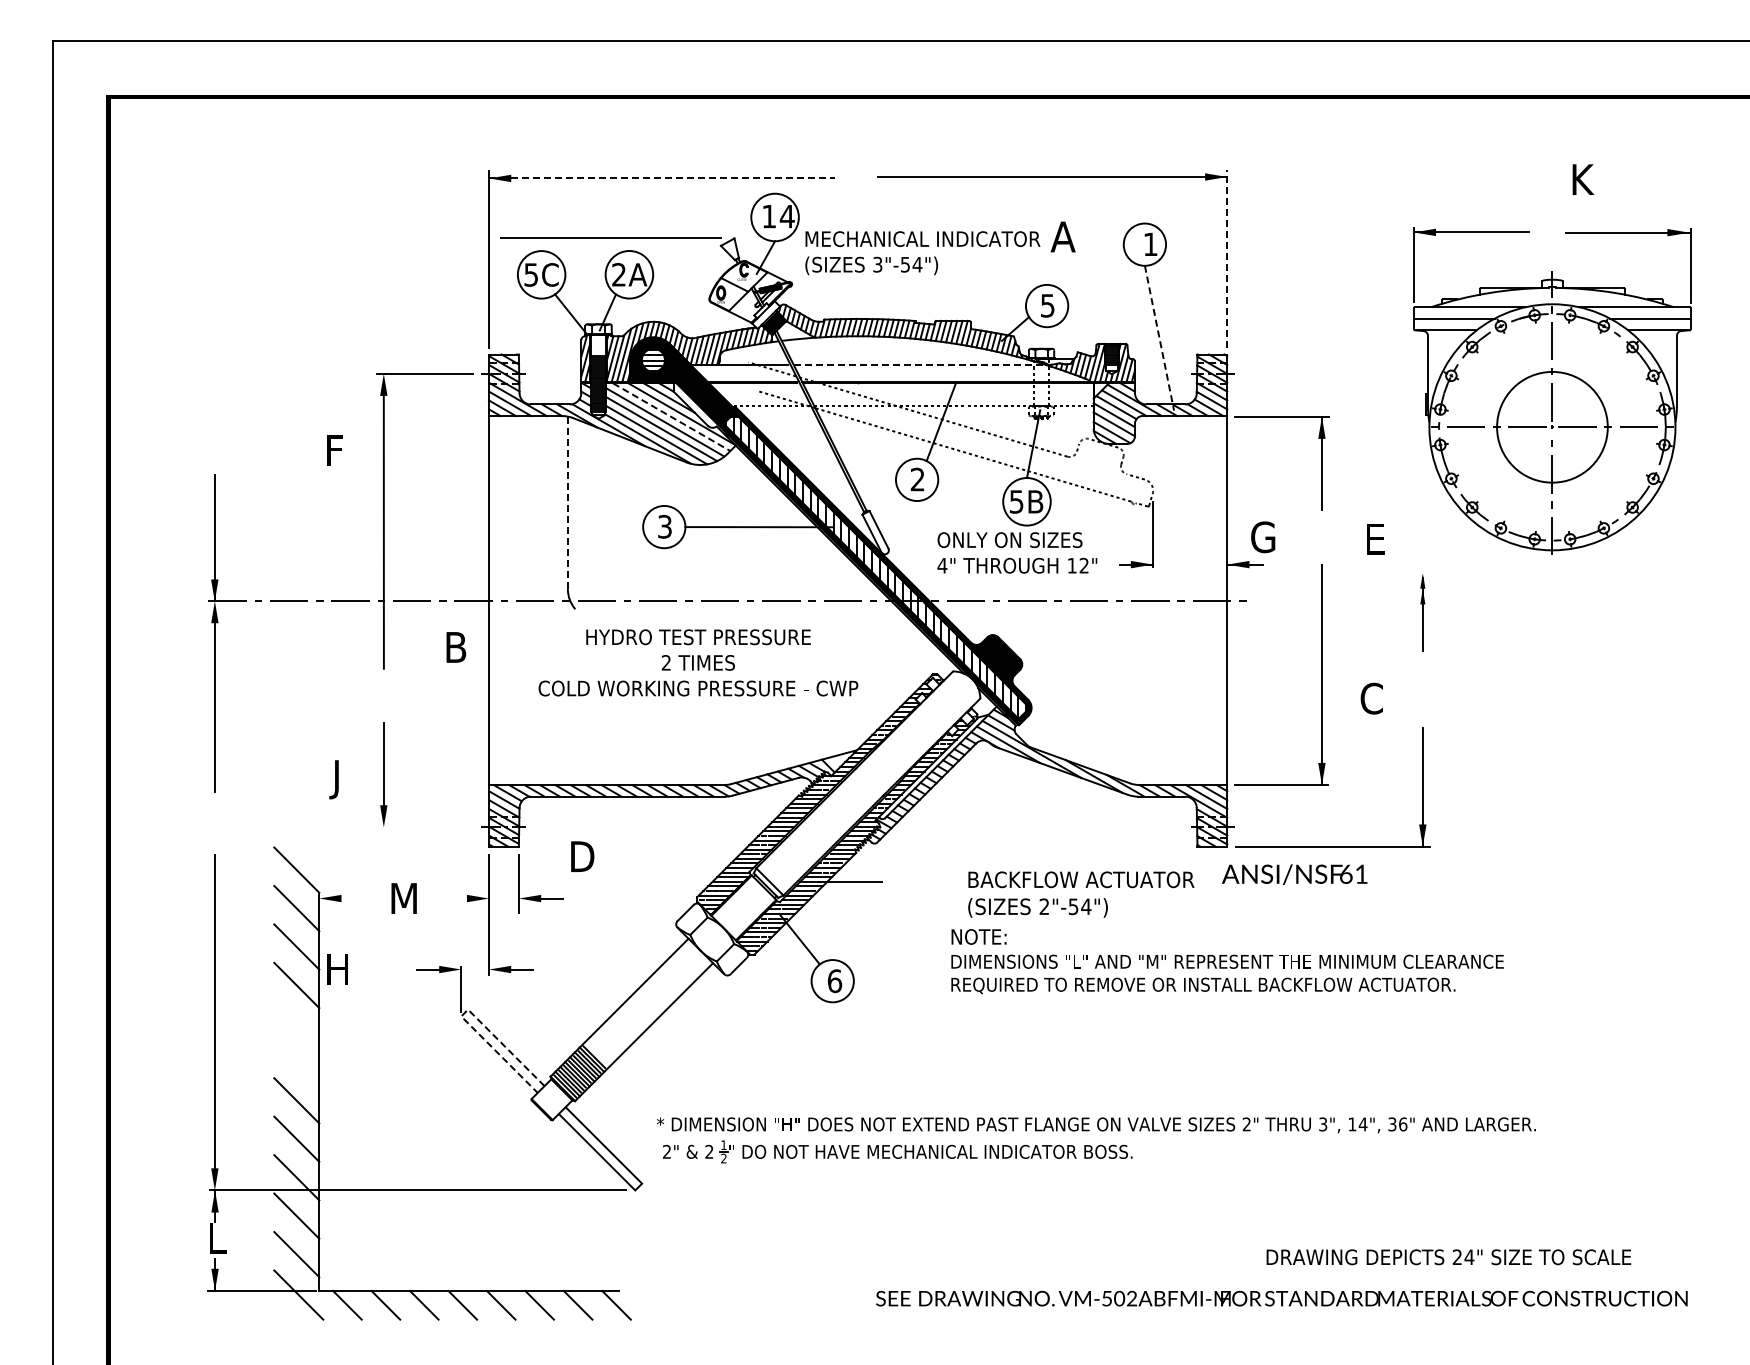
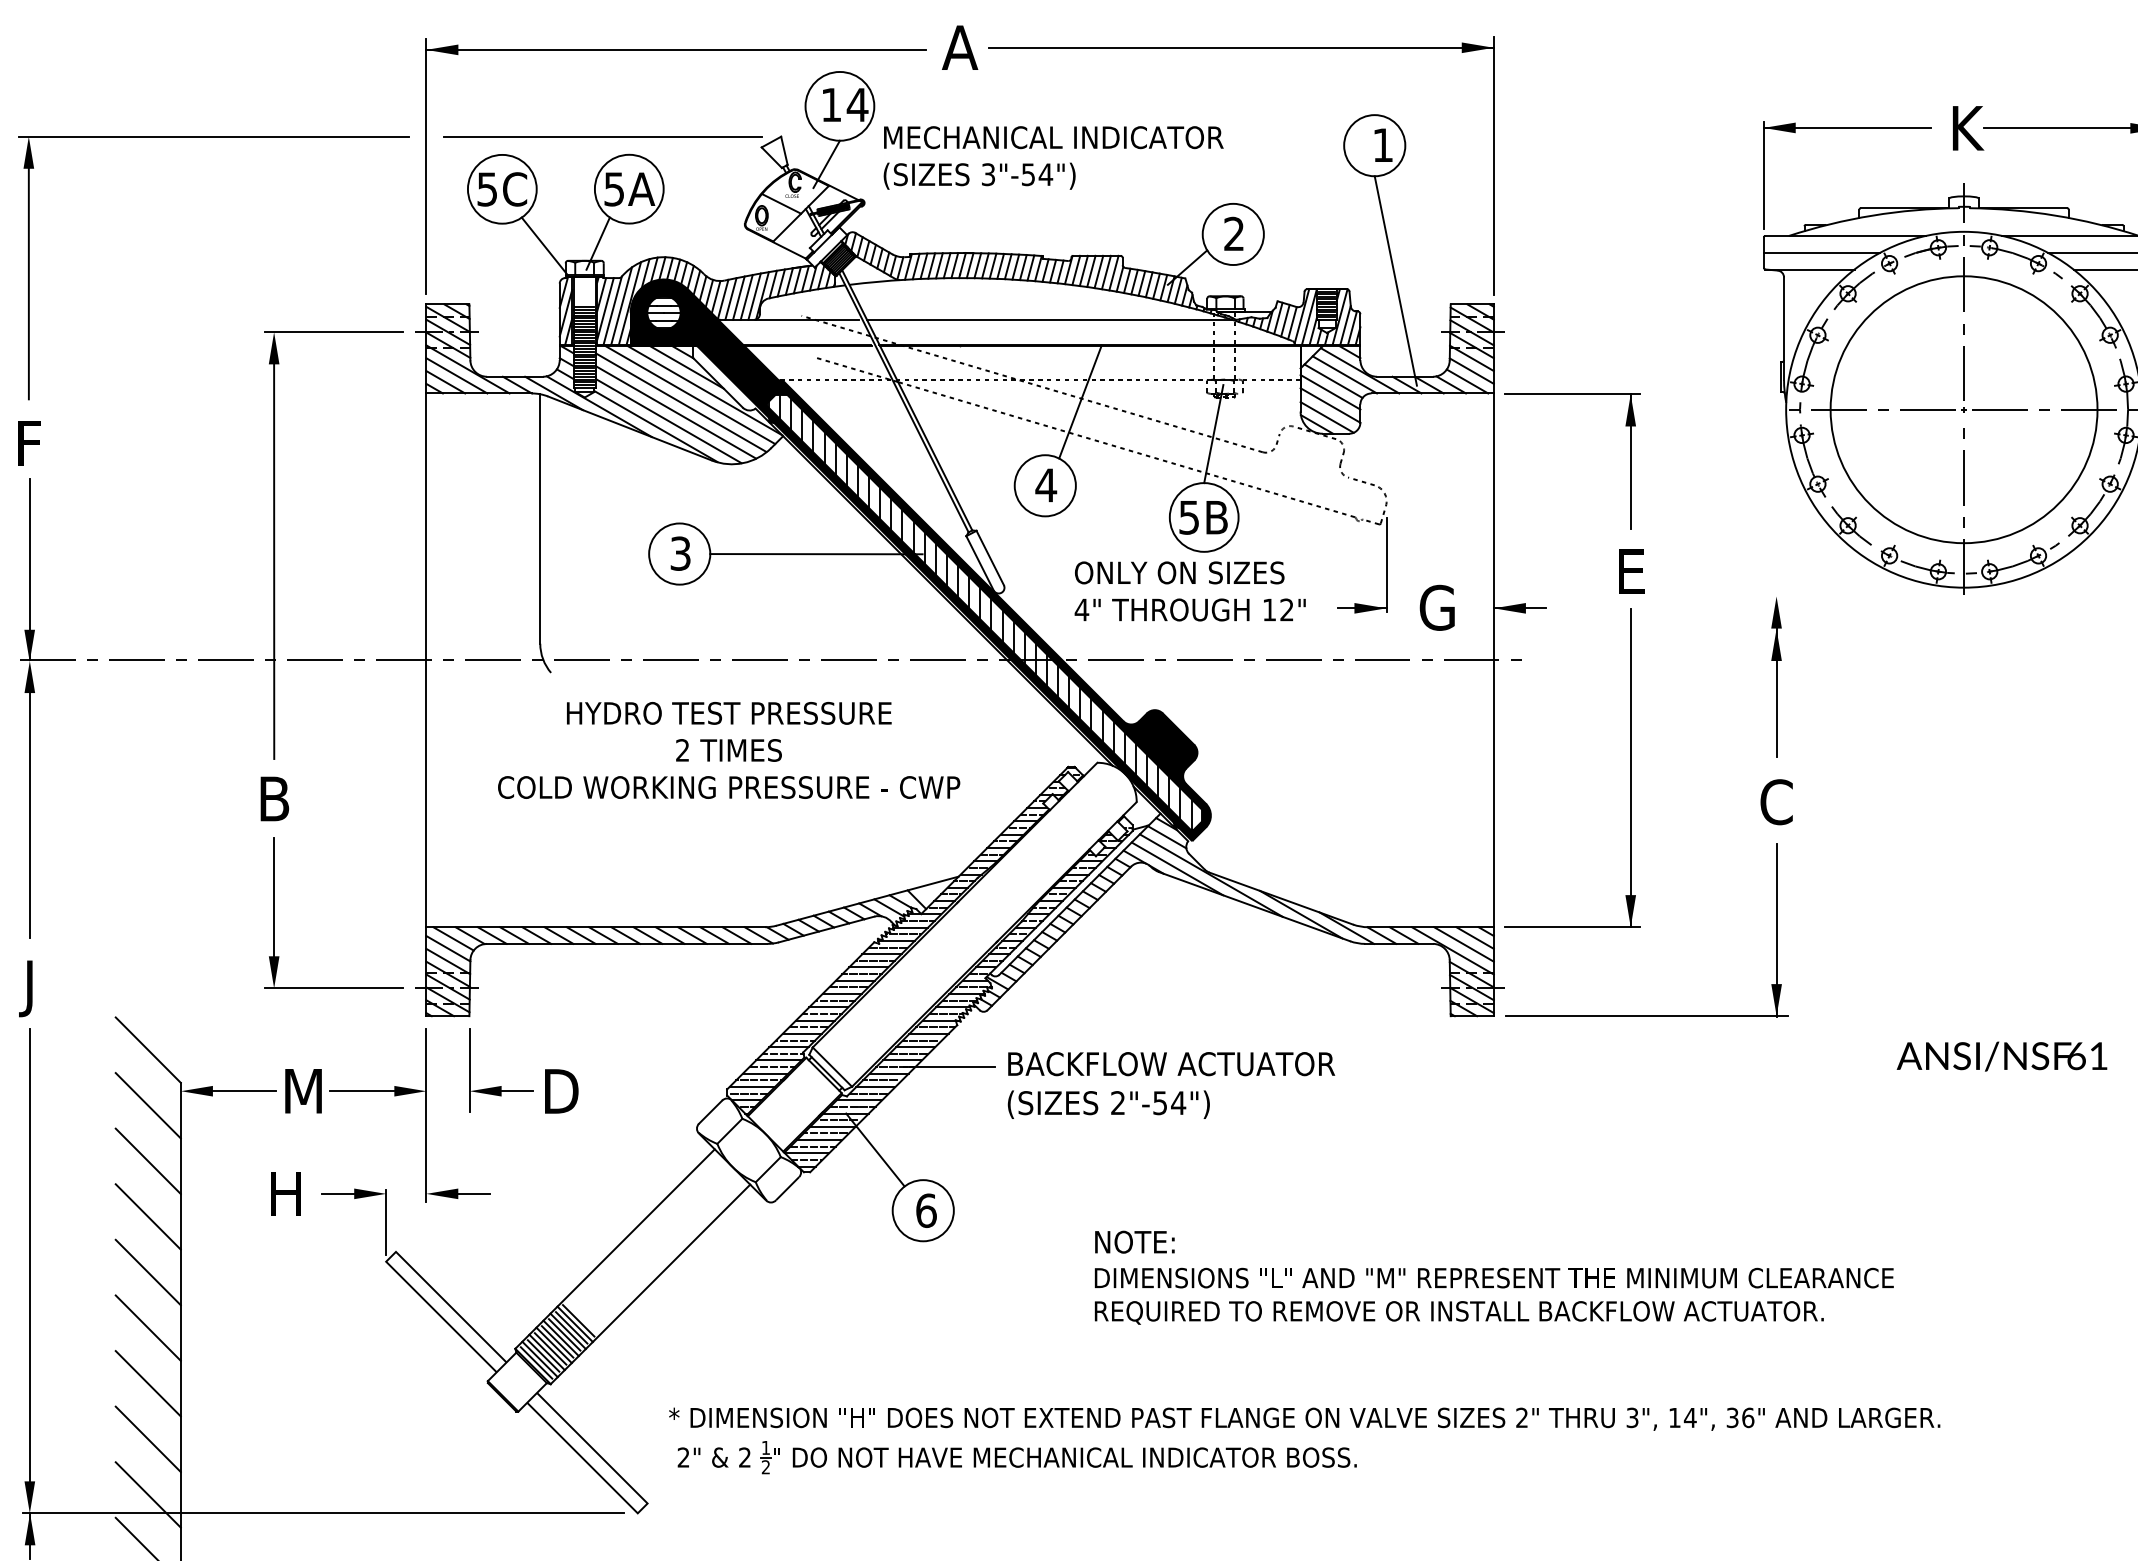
line: (661, 178) -> (675, 49), dashed -> solid
text: (1583, 179) -> (1968, 128), moved
text: (1062, 236) -> (959, 47), moved
part: (341, 238) -> (212, 136), added
line: (1227, 258) -> (1494, 165), dashed -> solid
text: (618, 274) -> (613, 188), 2A -> 5A
text: (1047, 305) -> (1233, 233), 5 -> 2
line: (1159, 338) -> (1395, 281), dashed -> solid
line: (920, 365) -> (1050, 320), dashed -> solid
line: (671, 417) -> (690, 395), dashed -> solid
circle: (1552, 427) -> (1964, 410), size x1.67
text: (334, 450) -> (29, 443), moved
text: (917, 479) -> (1045, 485), 2 -> 4
line: (567, 503) -> (539, 519), dashed -> solid
text: (1263, 537) -> (1437, 608), moved
text: (1375, 539) -> (1631, 572), moved
part: (1422, 612) -> (1776, 677), size x1.43
text: (456, 647) -> (275, 799), moved
text: (1371, 698) -> (1776, 801), moved
text: (333, 779) -> (24, 988), moved
line: (425, 827) -> (334, 988), added
text: (582, 856) -> (561, 1091), moved
text: (1294, 874) -> (2001, 1056), moved
text: (1081, 894) -> (1171, 1085), moved
line: (363, 898) -> (244, 1091), added
line: (444, 898) -> (361, 1091), added
text: (1227, 961) -> (1494, 1277), moved
text: (337, 969) -> (285, 1193), moved
line: (464, 1013) -> (390, 1257), dashed -> solid
line: (296, 1023) -> (147, 1271), added
line: (296, 1061) -> (147, 1326), added

